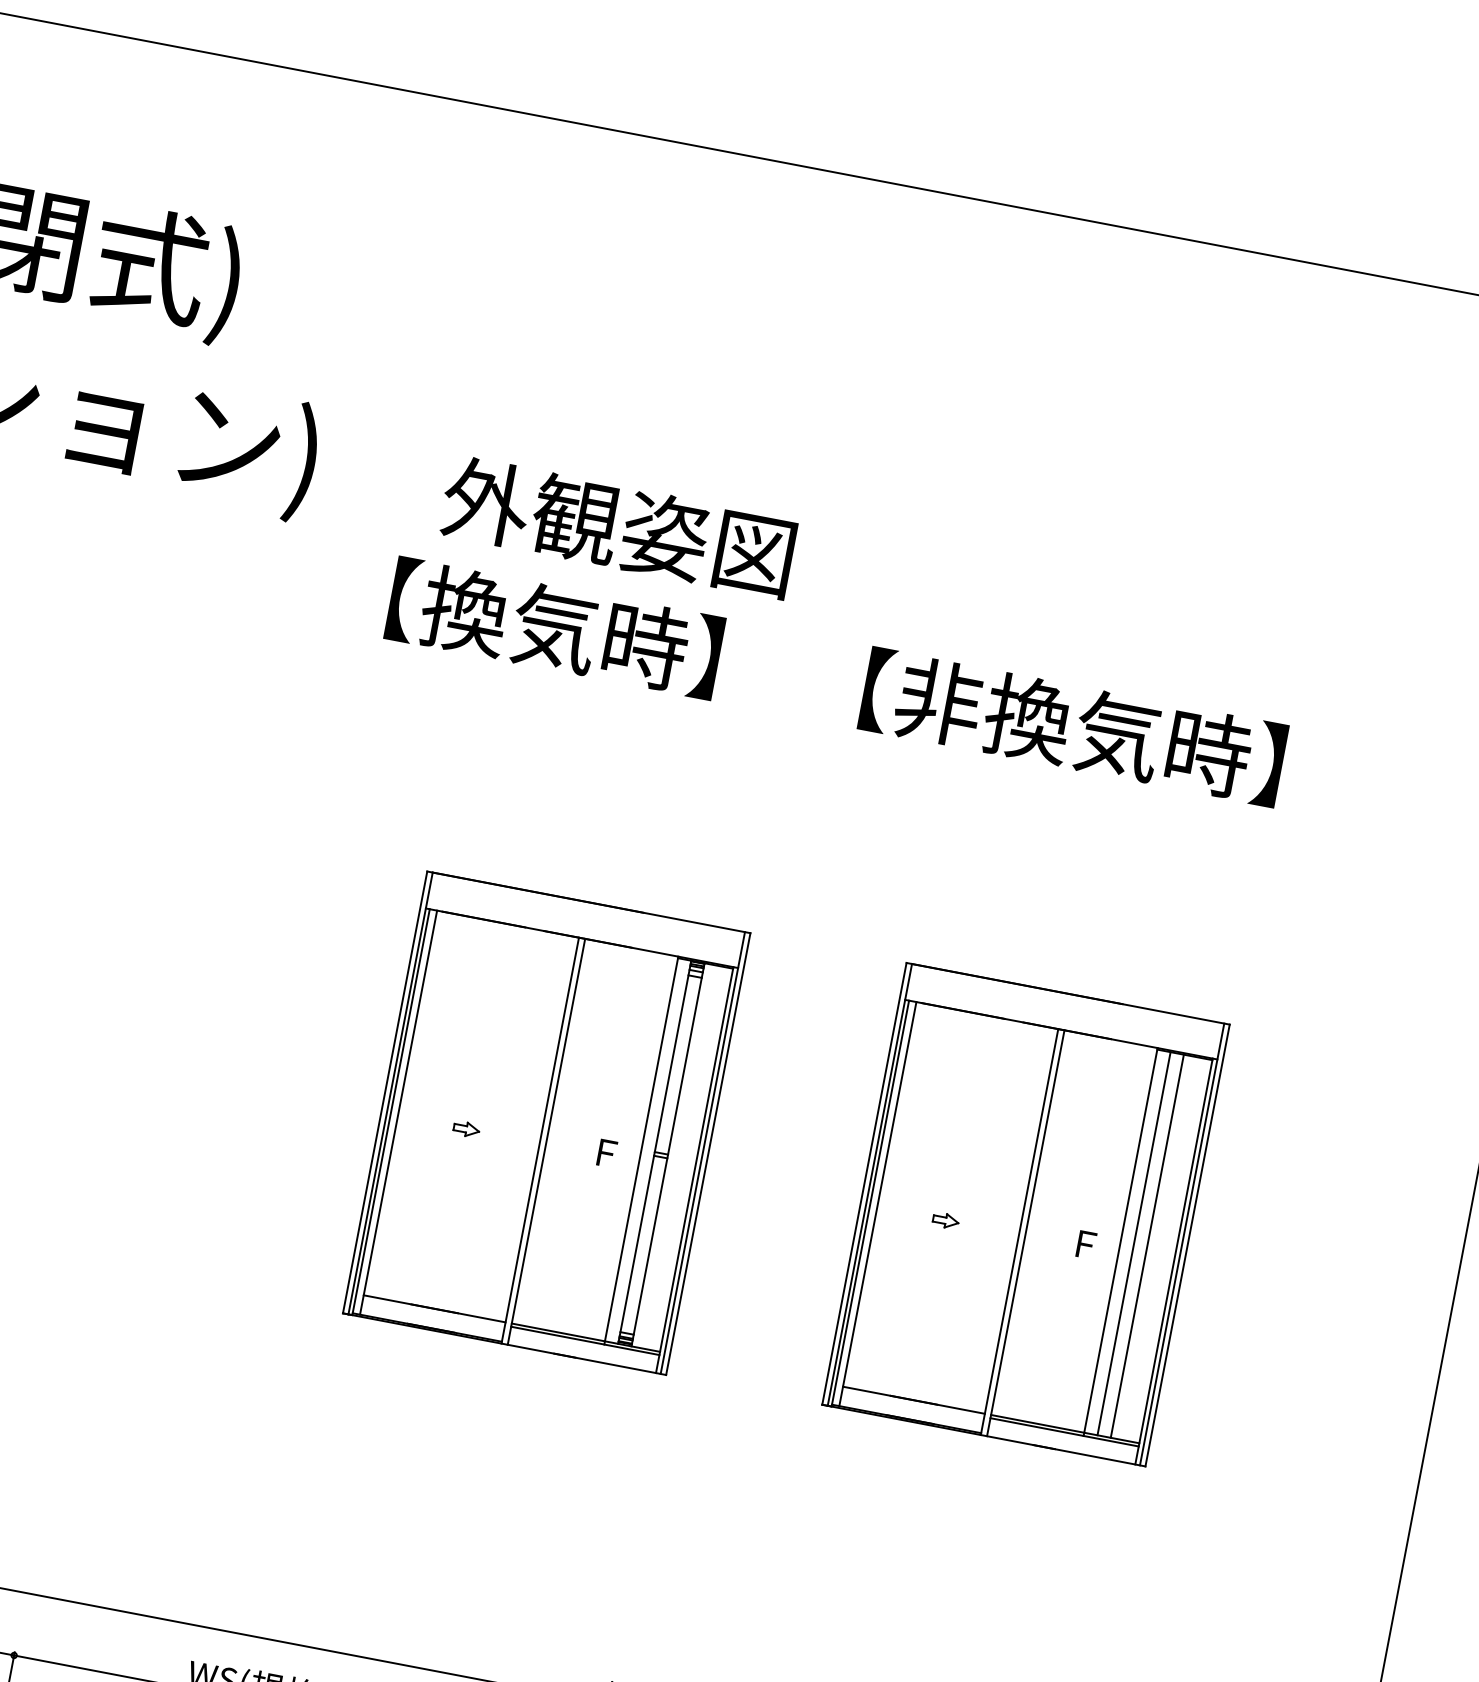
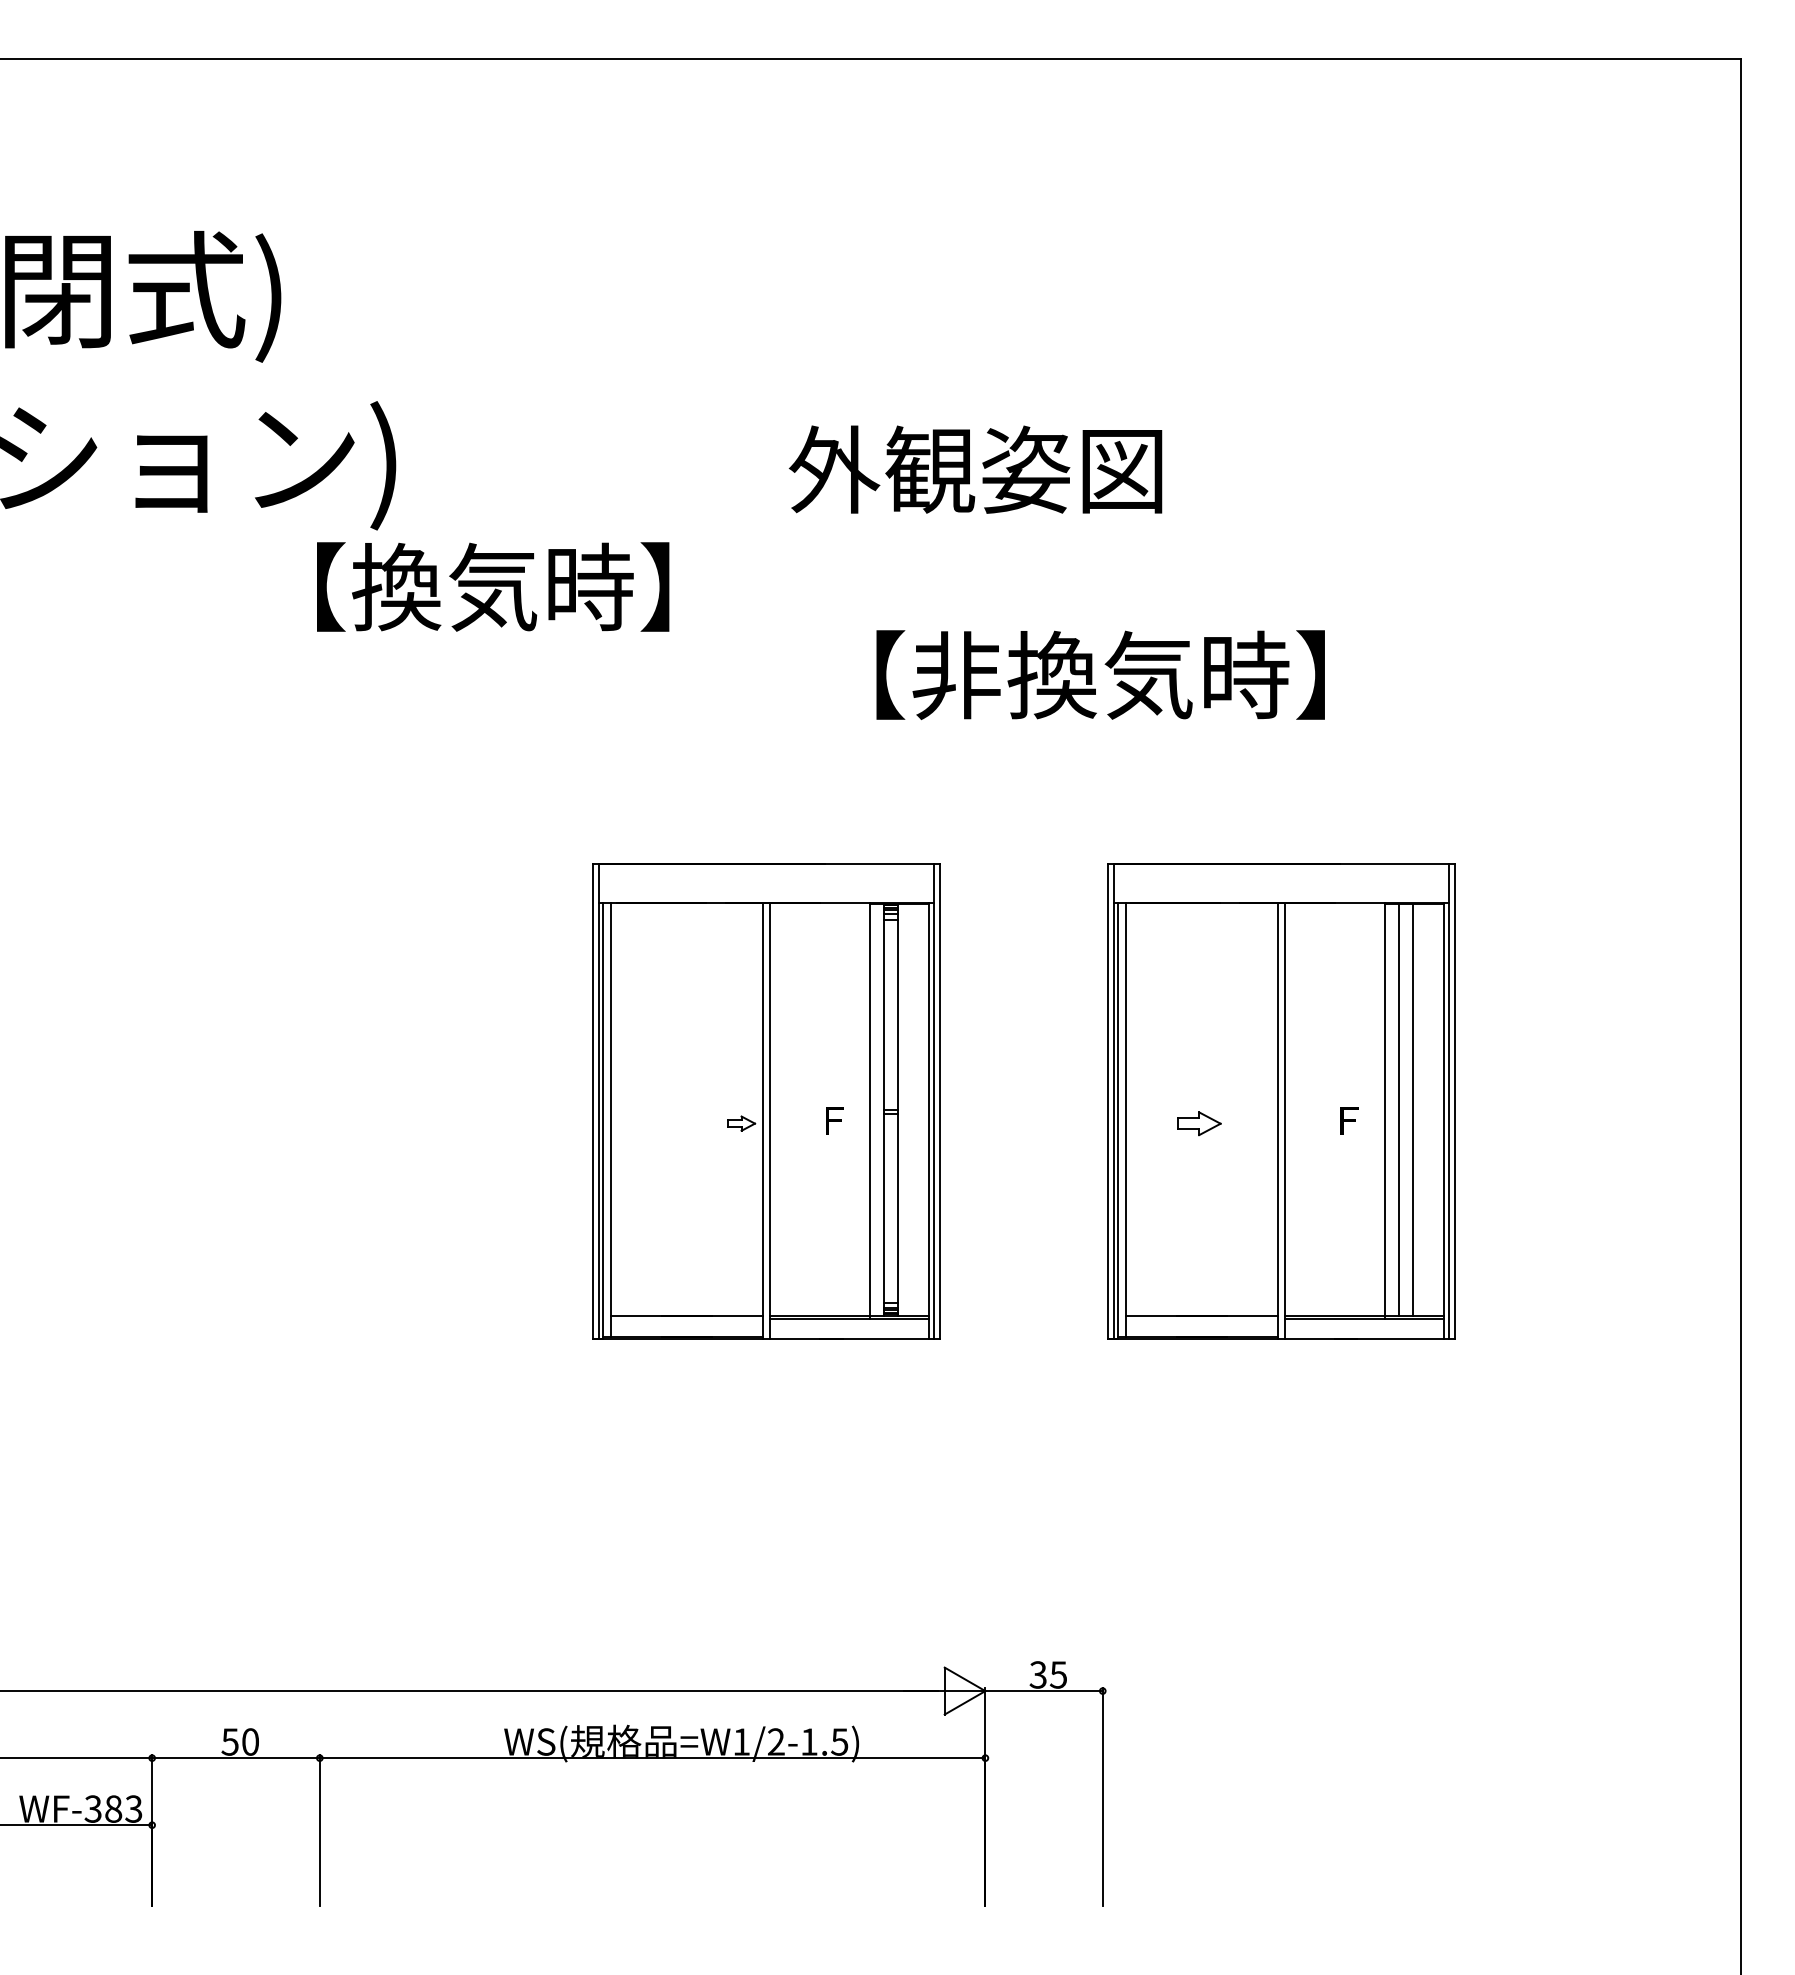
text: (618, 526) -> (975, 469), moved
text: (555, 627) -> (493, 586), moved
text: (1073, 726) -> (1100, 674), moved
part: (466, 1129) -> (741, 1123), moved
part: (946, 1220) -> (1199, 1123), size x1.6

